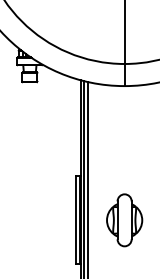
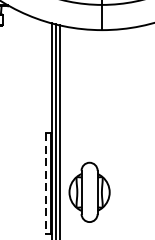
line: (75, 220) -> (46, 183), solid -> dashed
part: (124, 220) -> (89, 192), moved

